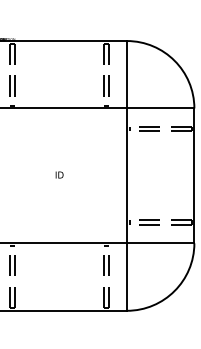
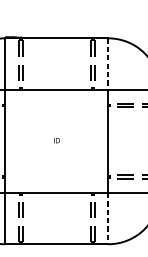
line: (126, 74) -> (107, 63), solid -> dashed
line: (126, 277) -> (107, 218), solid -> dashed

